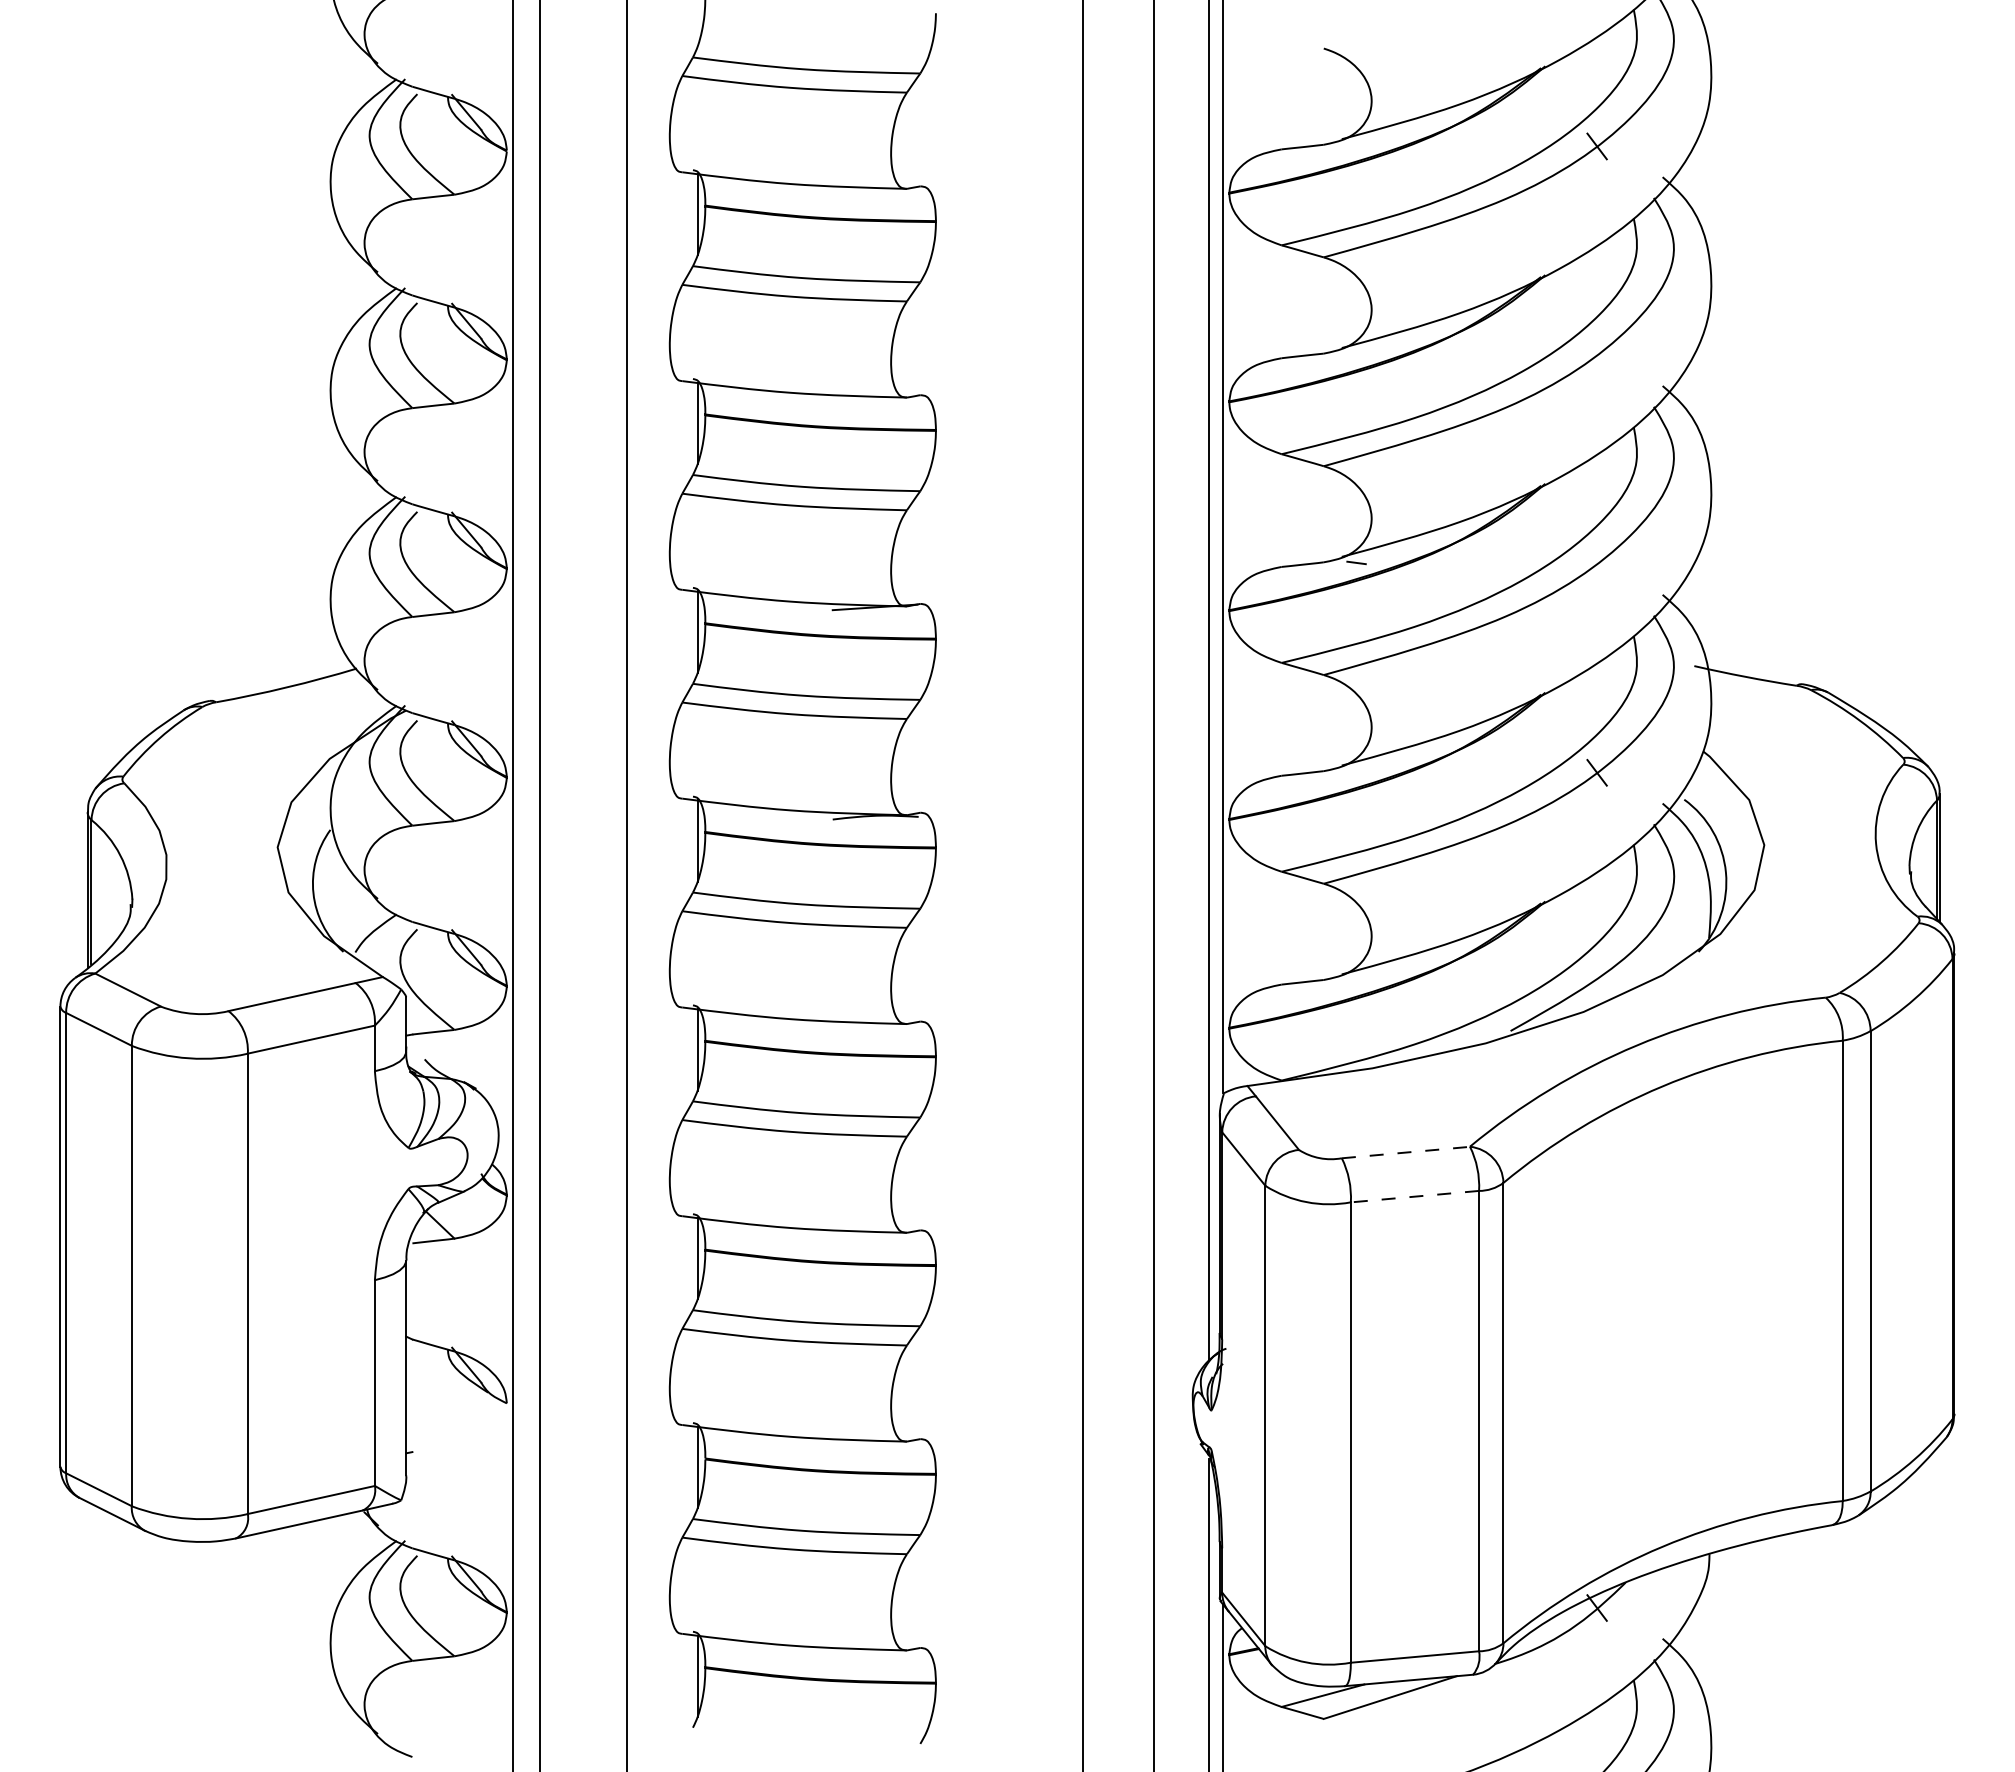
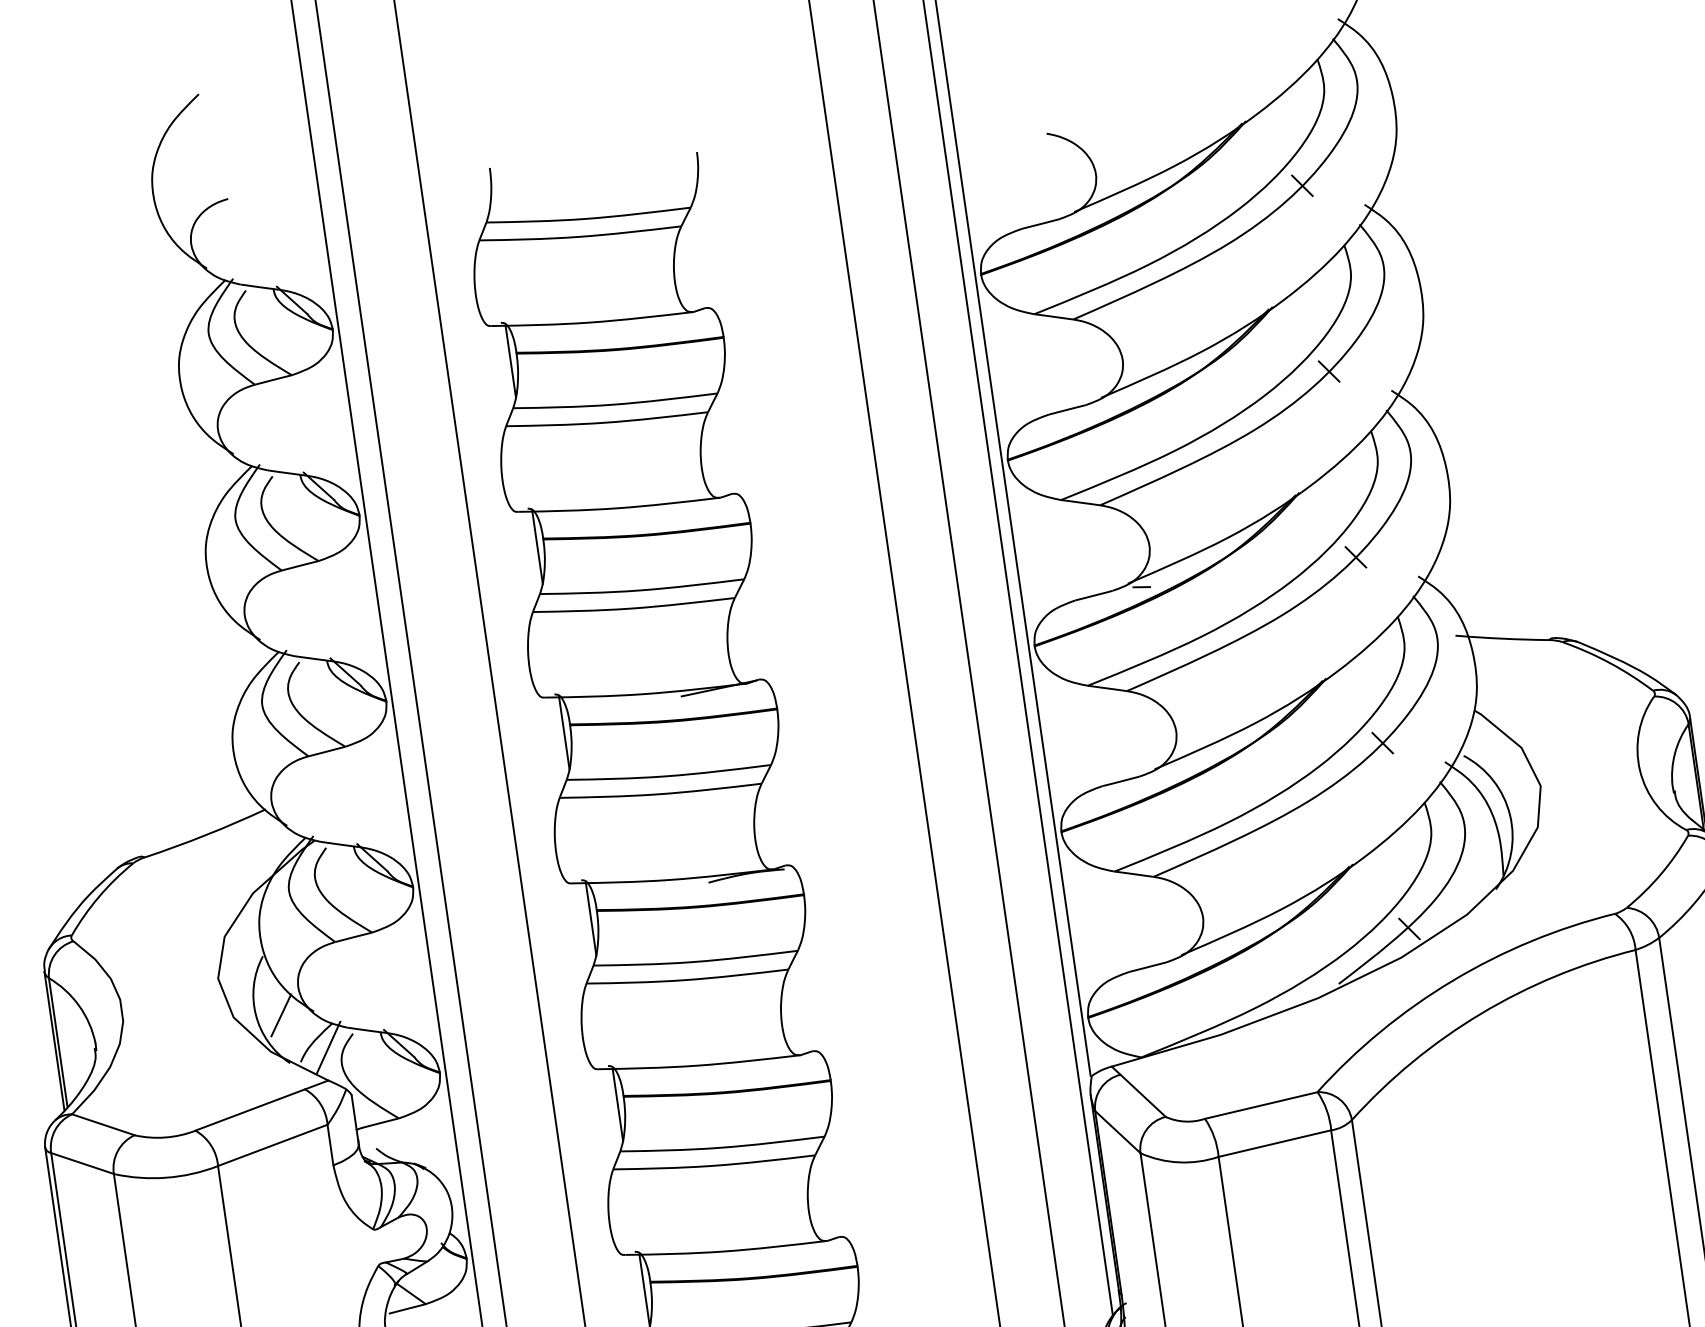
line: (1596, 355) -> (1328, 371), added
line: (1596, 563) -> (1355, 556), added
line: (341, 897) -> (281, 1015), added
line: (388, 940) -> (328, 1047), added
line: (1596, 981) -> (1408, 928), added
line: (1406, 1152) -> (1261, 1105), dashed -> solid
line: (1414, 1196) -> (1274, 1143), dashed -> solid

